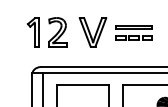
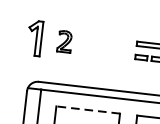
part: (57, 32) -> (64, 41), size x0.6
part: (92, 32) -> (107, 46), removed
line: (82, 85) -> (87, 110), solid -> dashed

